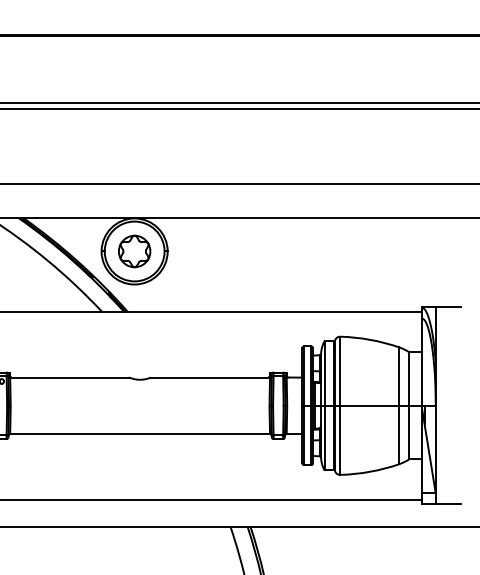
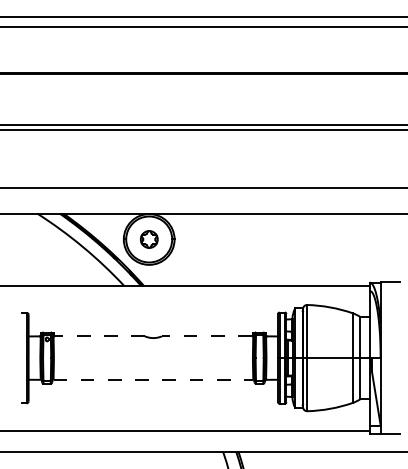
part: (135, 251) -> (149, 239), size x0.7
line: (69, 377) -> (99, 336), solid -> dashed
line: (209, 377) -> (206, 336), solid -> dashed
line: (140, 433) -> (153, 379), solid -> dashed

